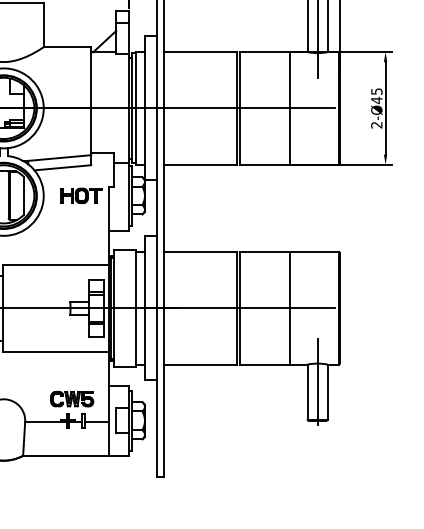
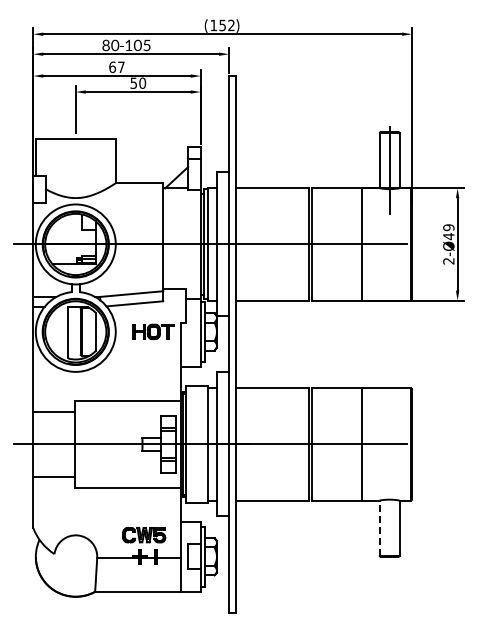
text: (376, 91) -> (448, 227), 2-Ø45 -> 2-Ø49
line: (317, 381) -> (389, 517), removed
line: (307, 391) -> (379, 527), solid -> dashed

